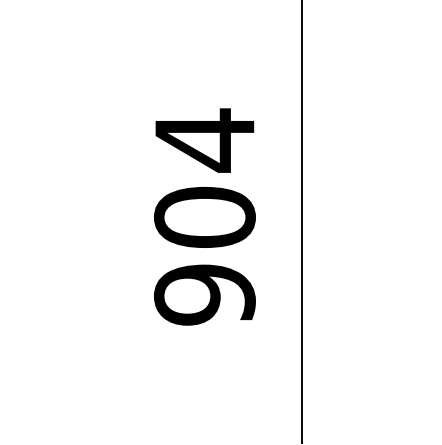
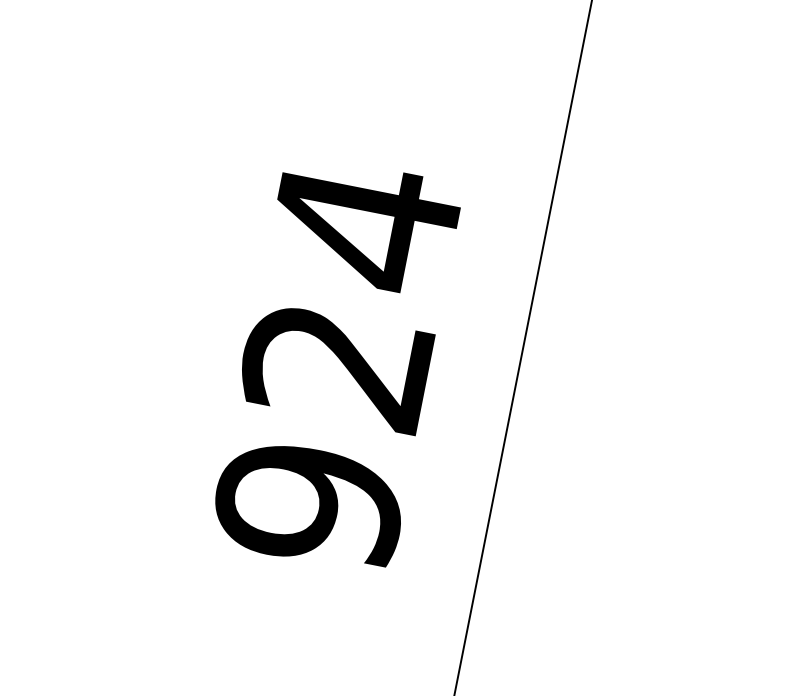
text: (204, 216) -> (336, 362), 904 -> 924

